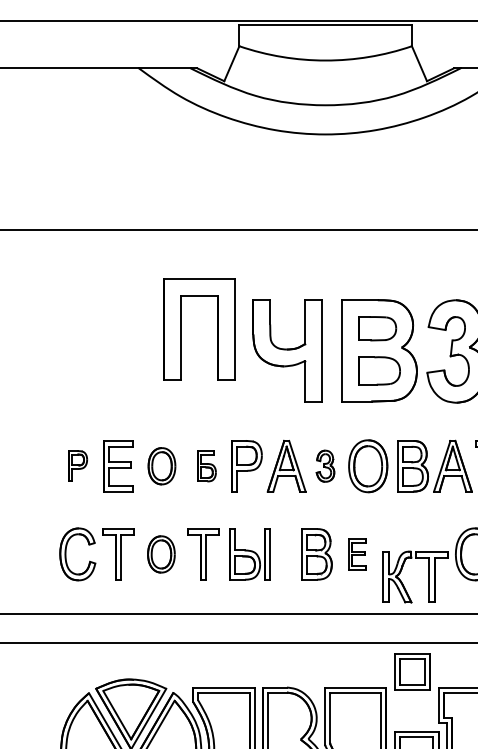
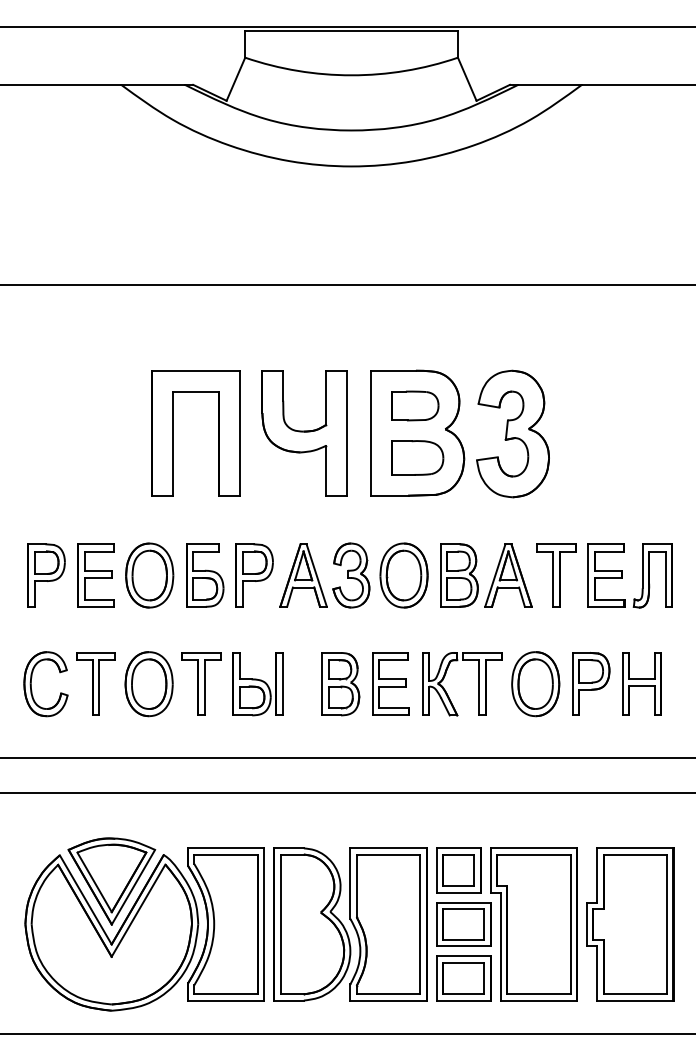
part: (181, 329) -> (173, 433), moved
part: (78, 466) -> (46, 575), size x1.67
part: (161, 466) -> (149, 575), size x1.43
part: (207, 466) -> (205, 575), size x1.67
part: (325, 466) -> (351, 575), size x1.67
part: (357, 553) -> (390, 683), size x1.67
part: (160, 554) -> (148, 684), size x1.43
part: (428, 577) -> (478, 684), moved
part: (412, 672) -> (458, 870), moved

